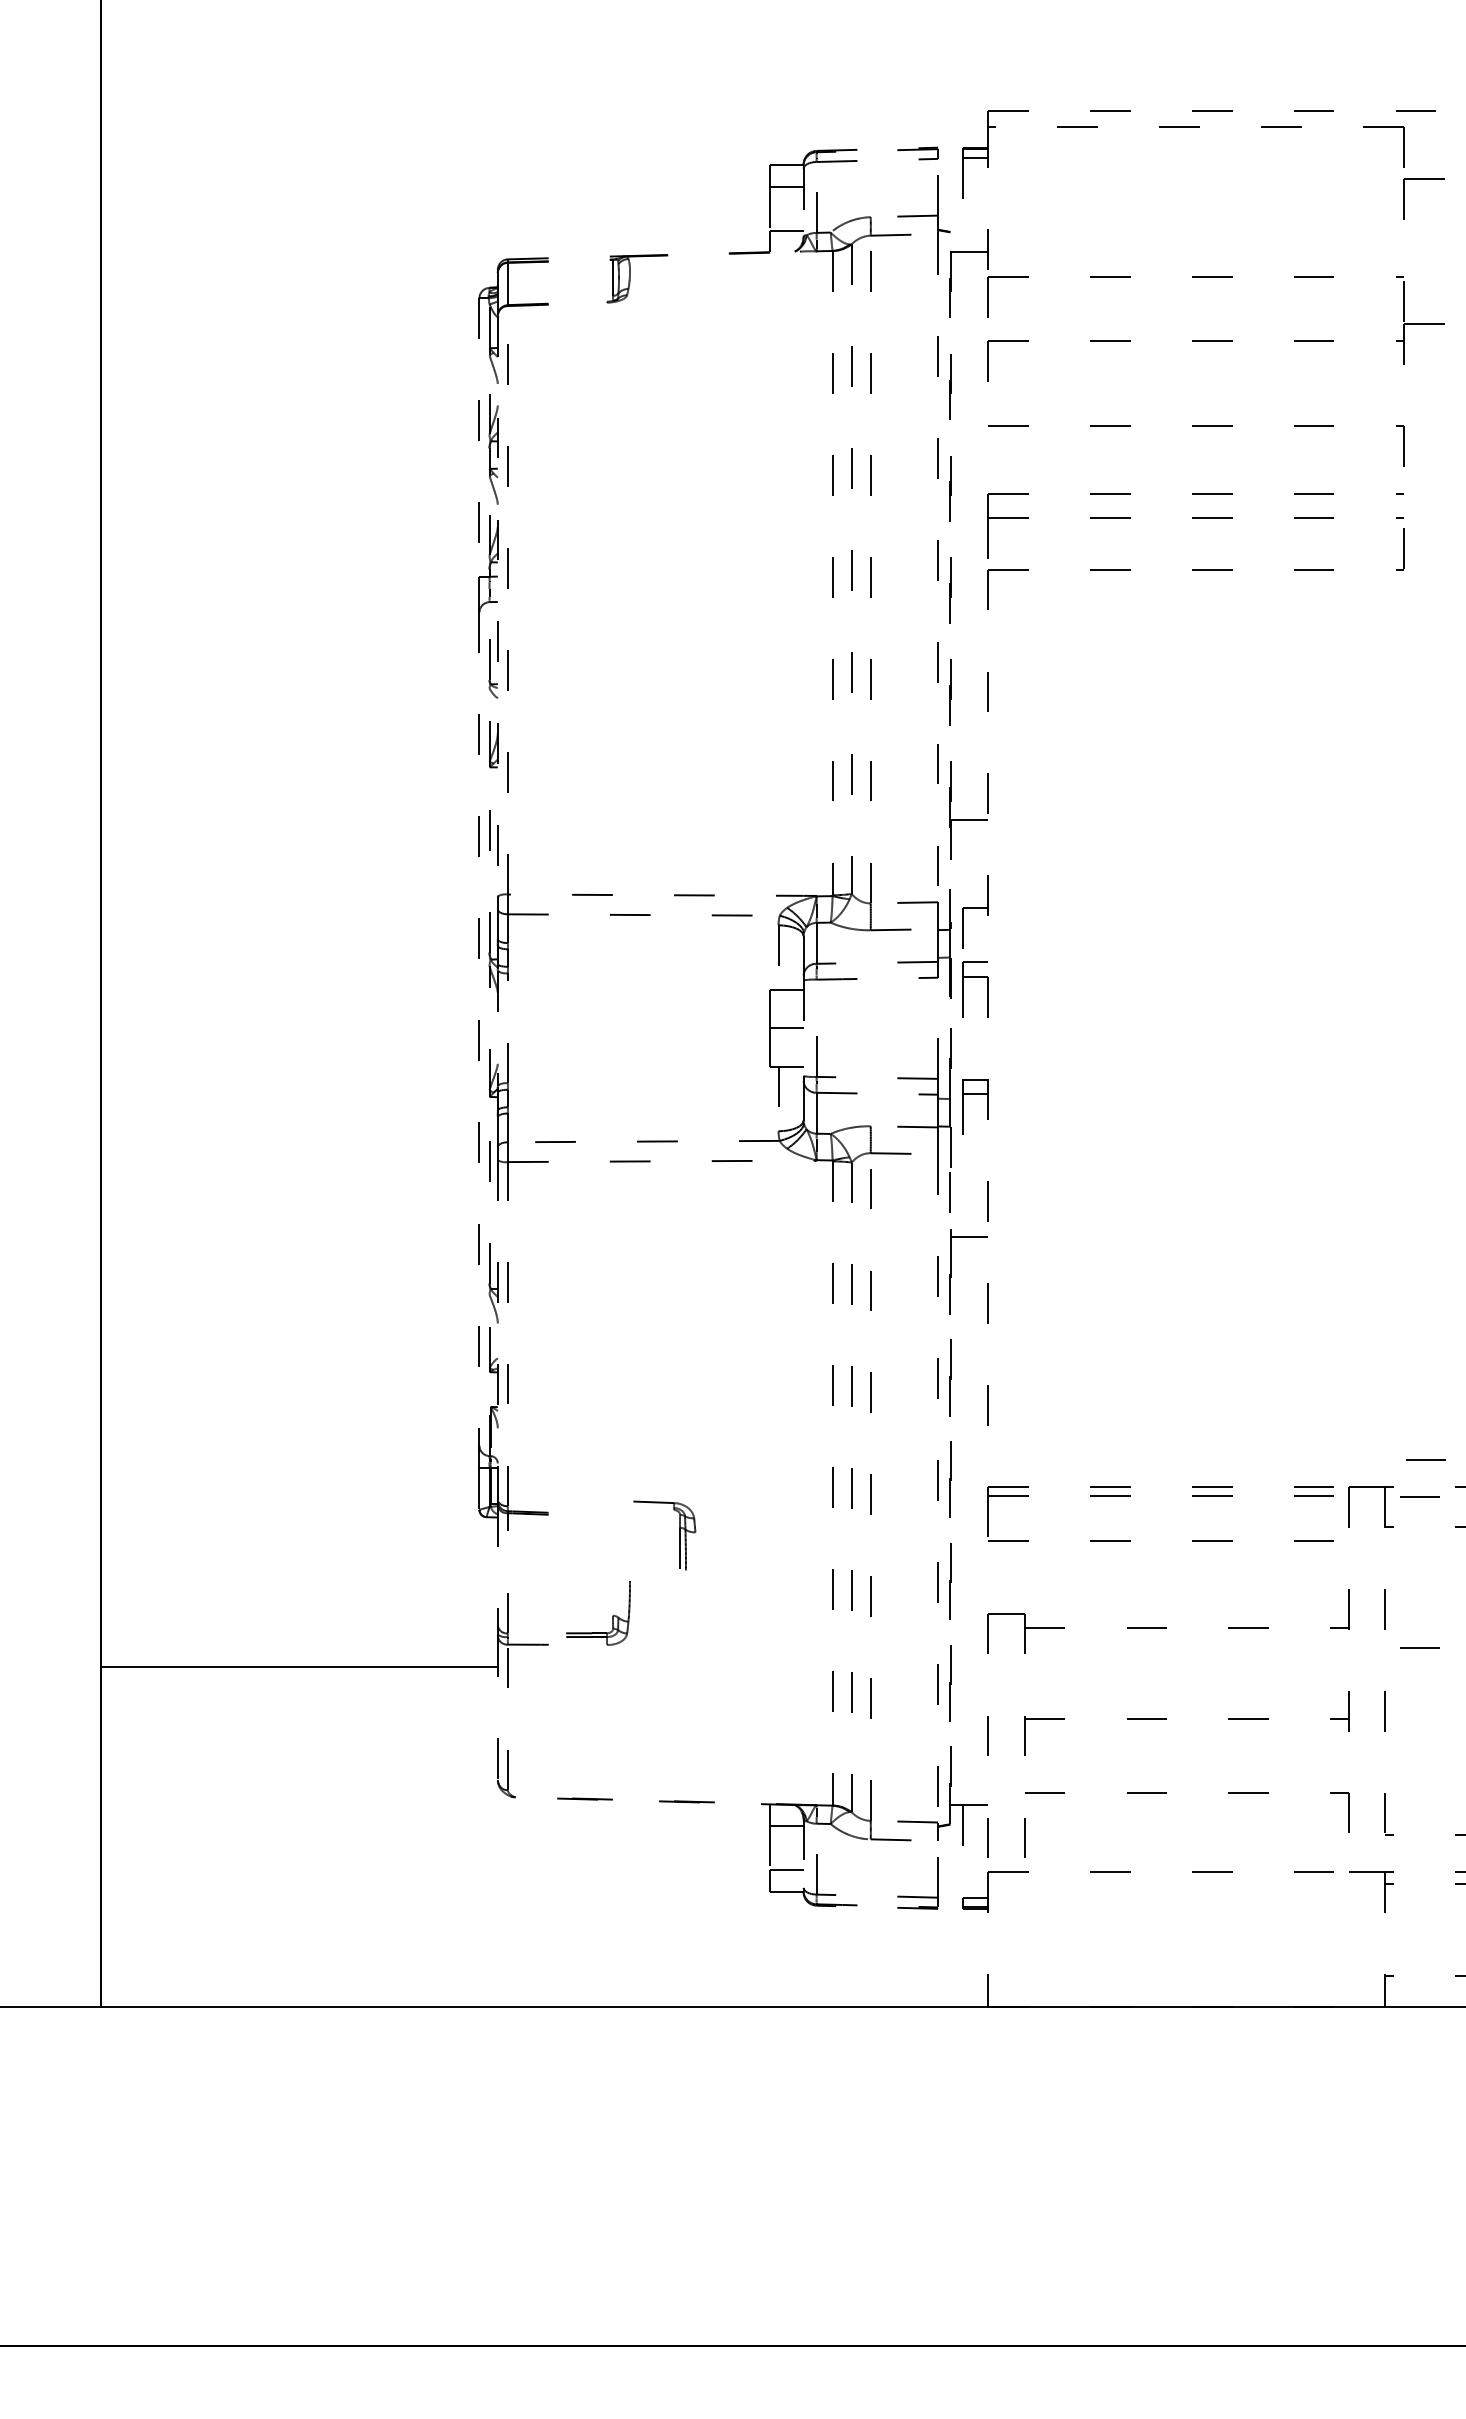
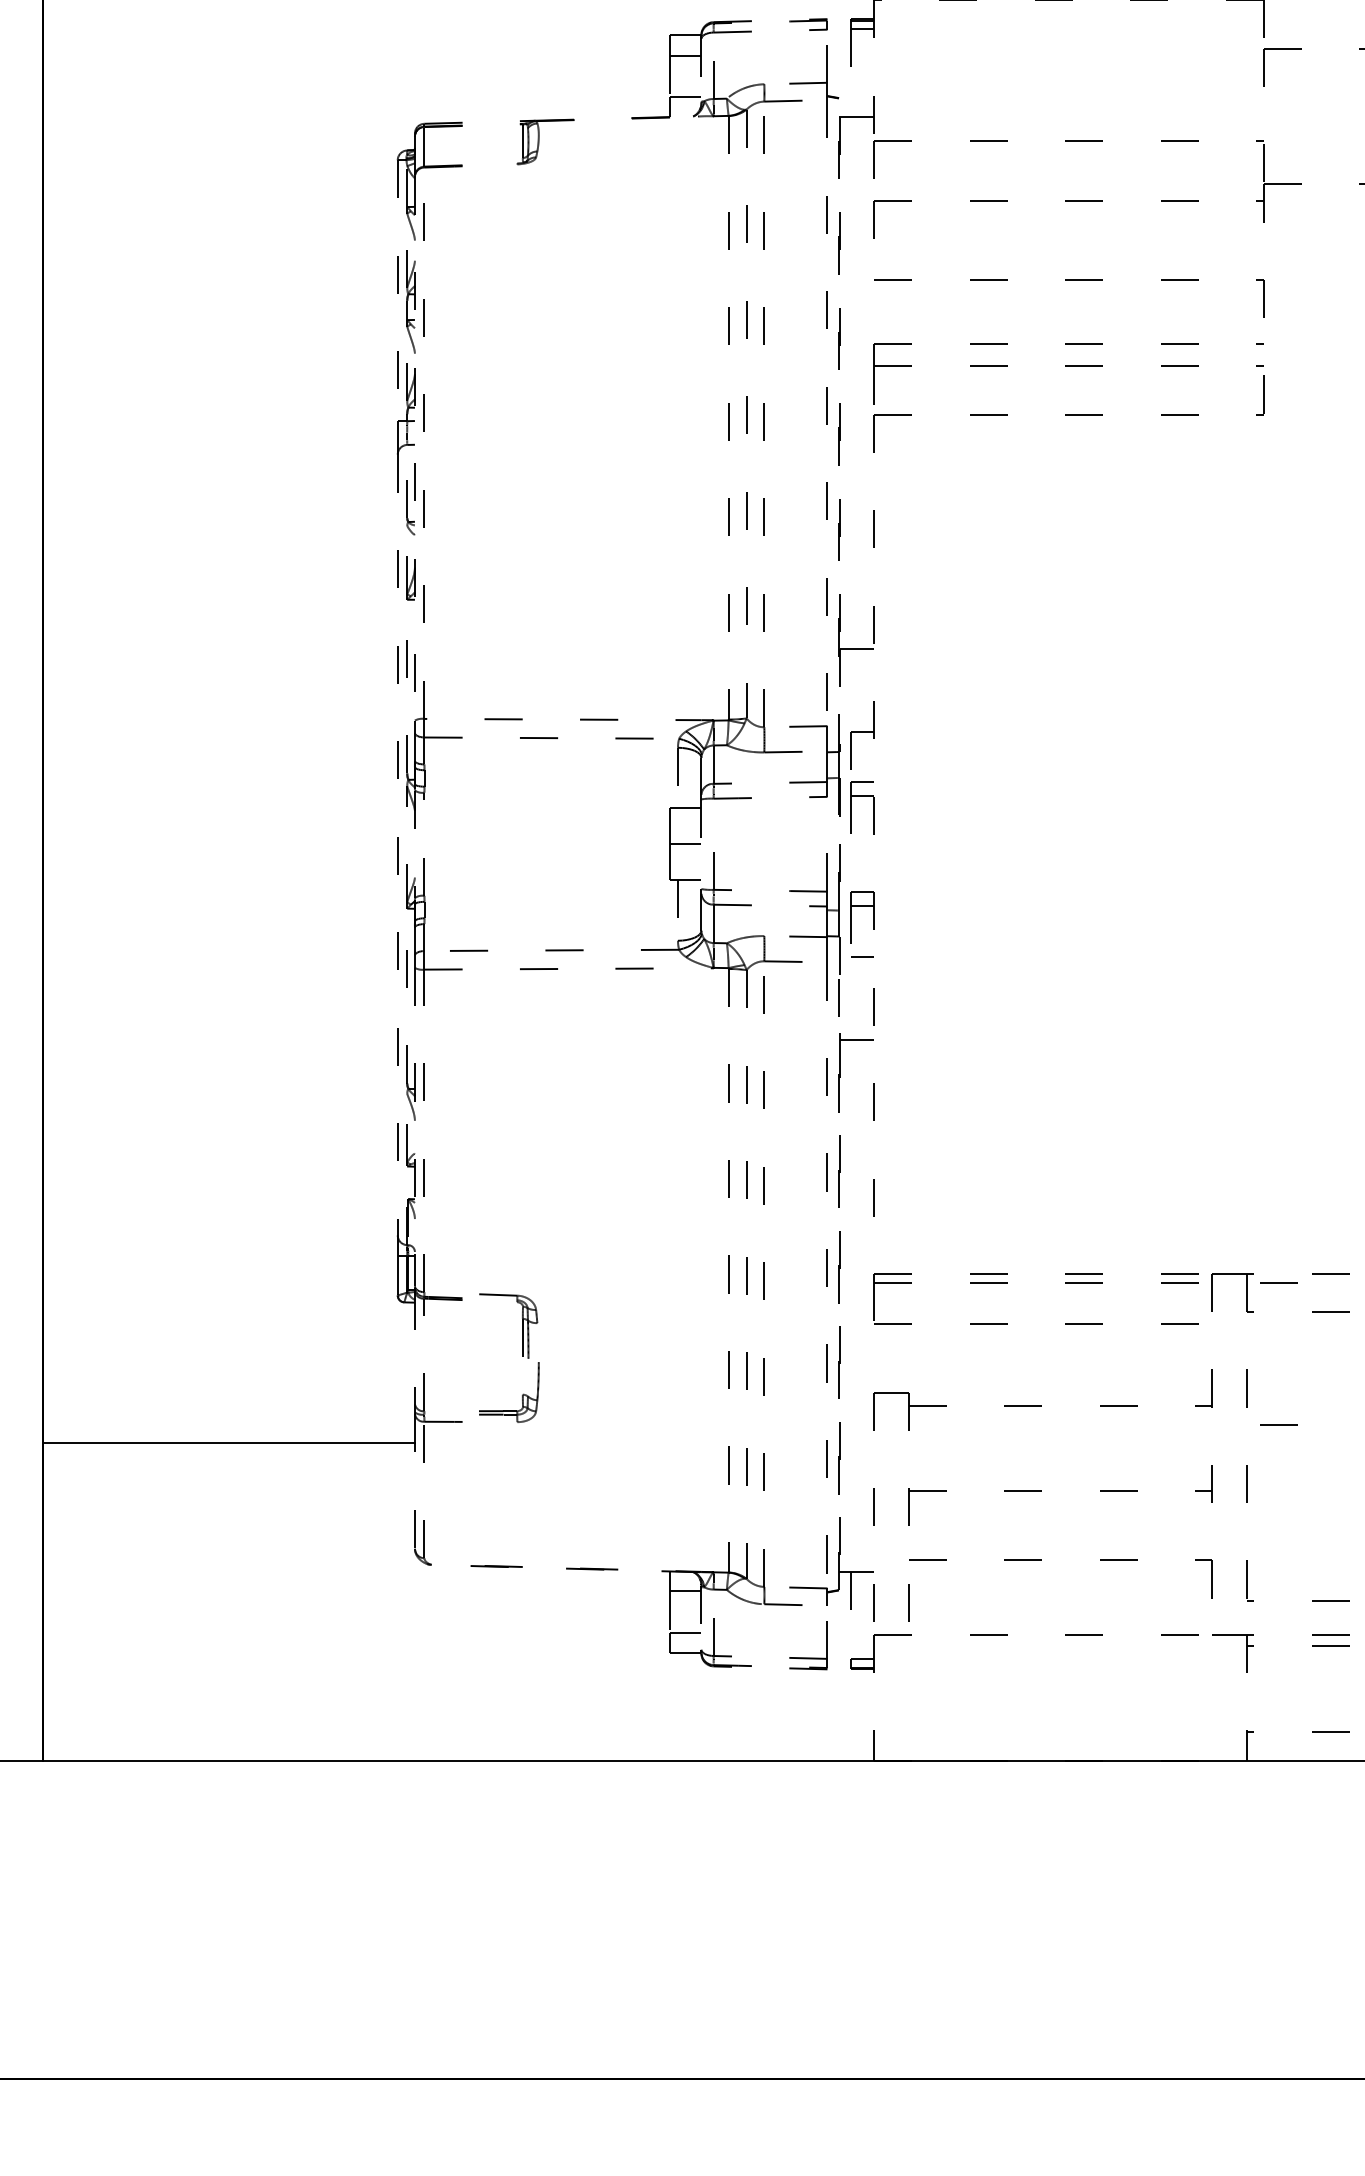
line: (975, 1148) -> (862, 956), added
line: (1425, 1459) -> (1284, 1248), removed
part: (679, 1535) -> (522, 1326), moved

